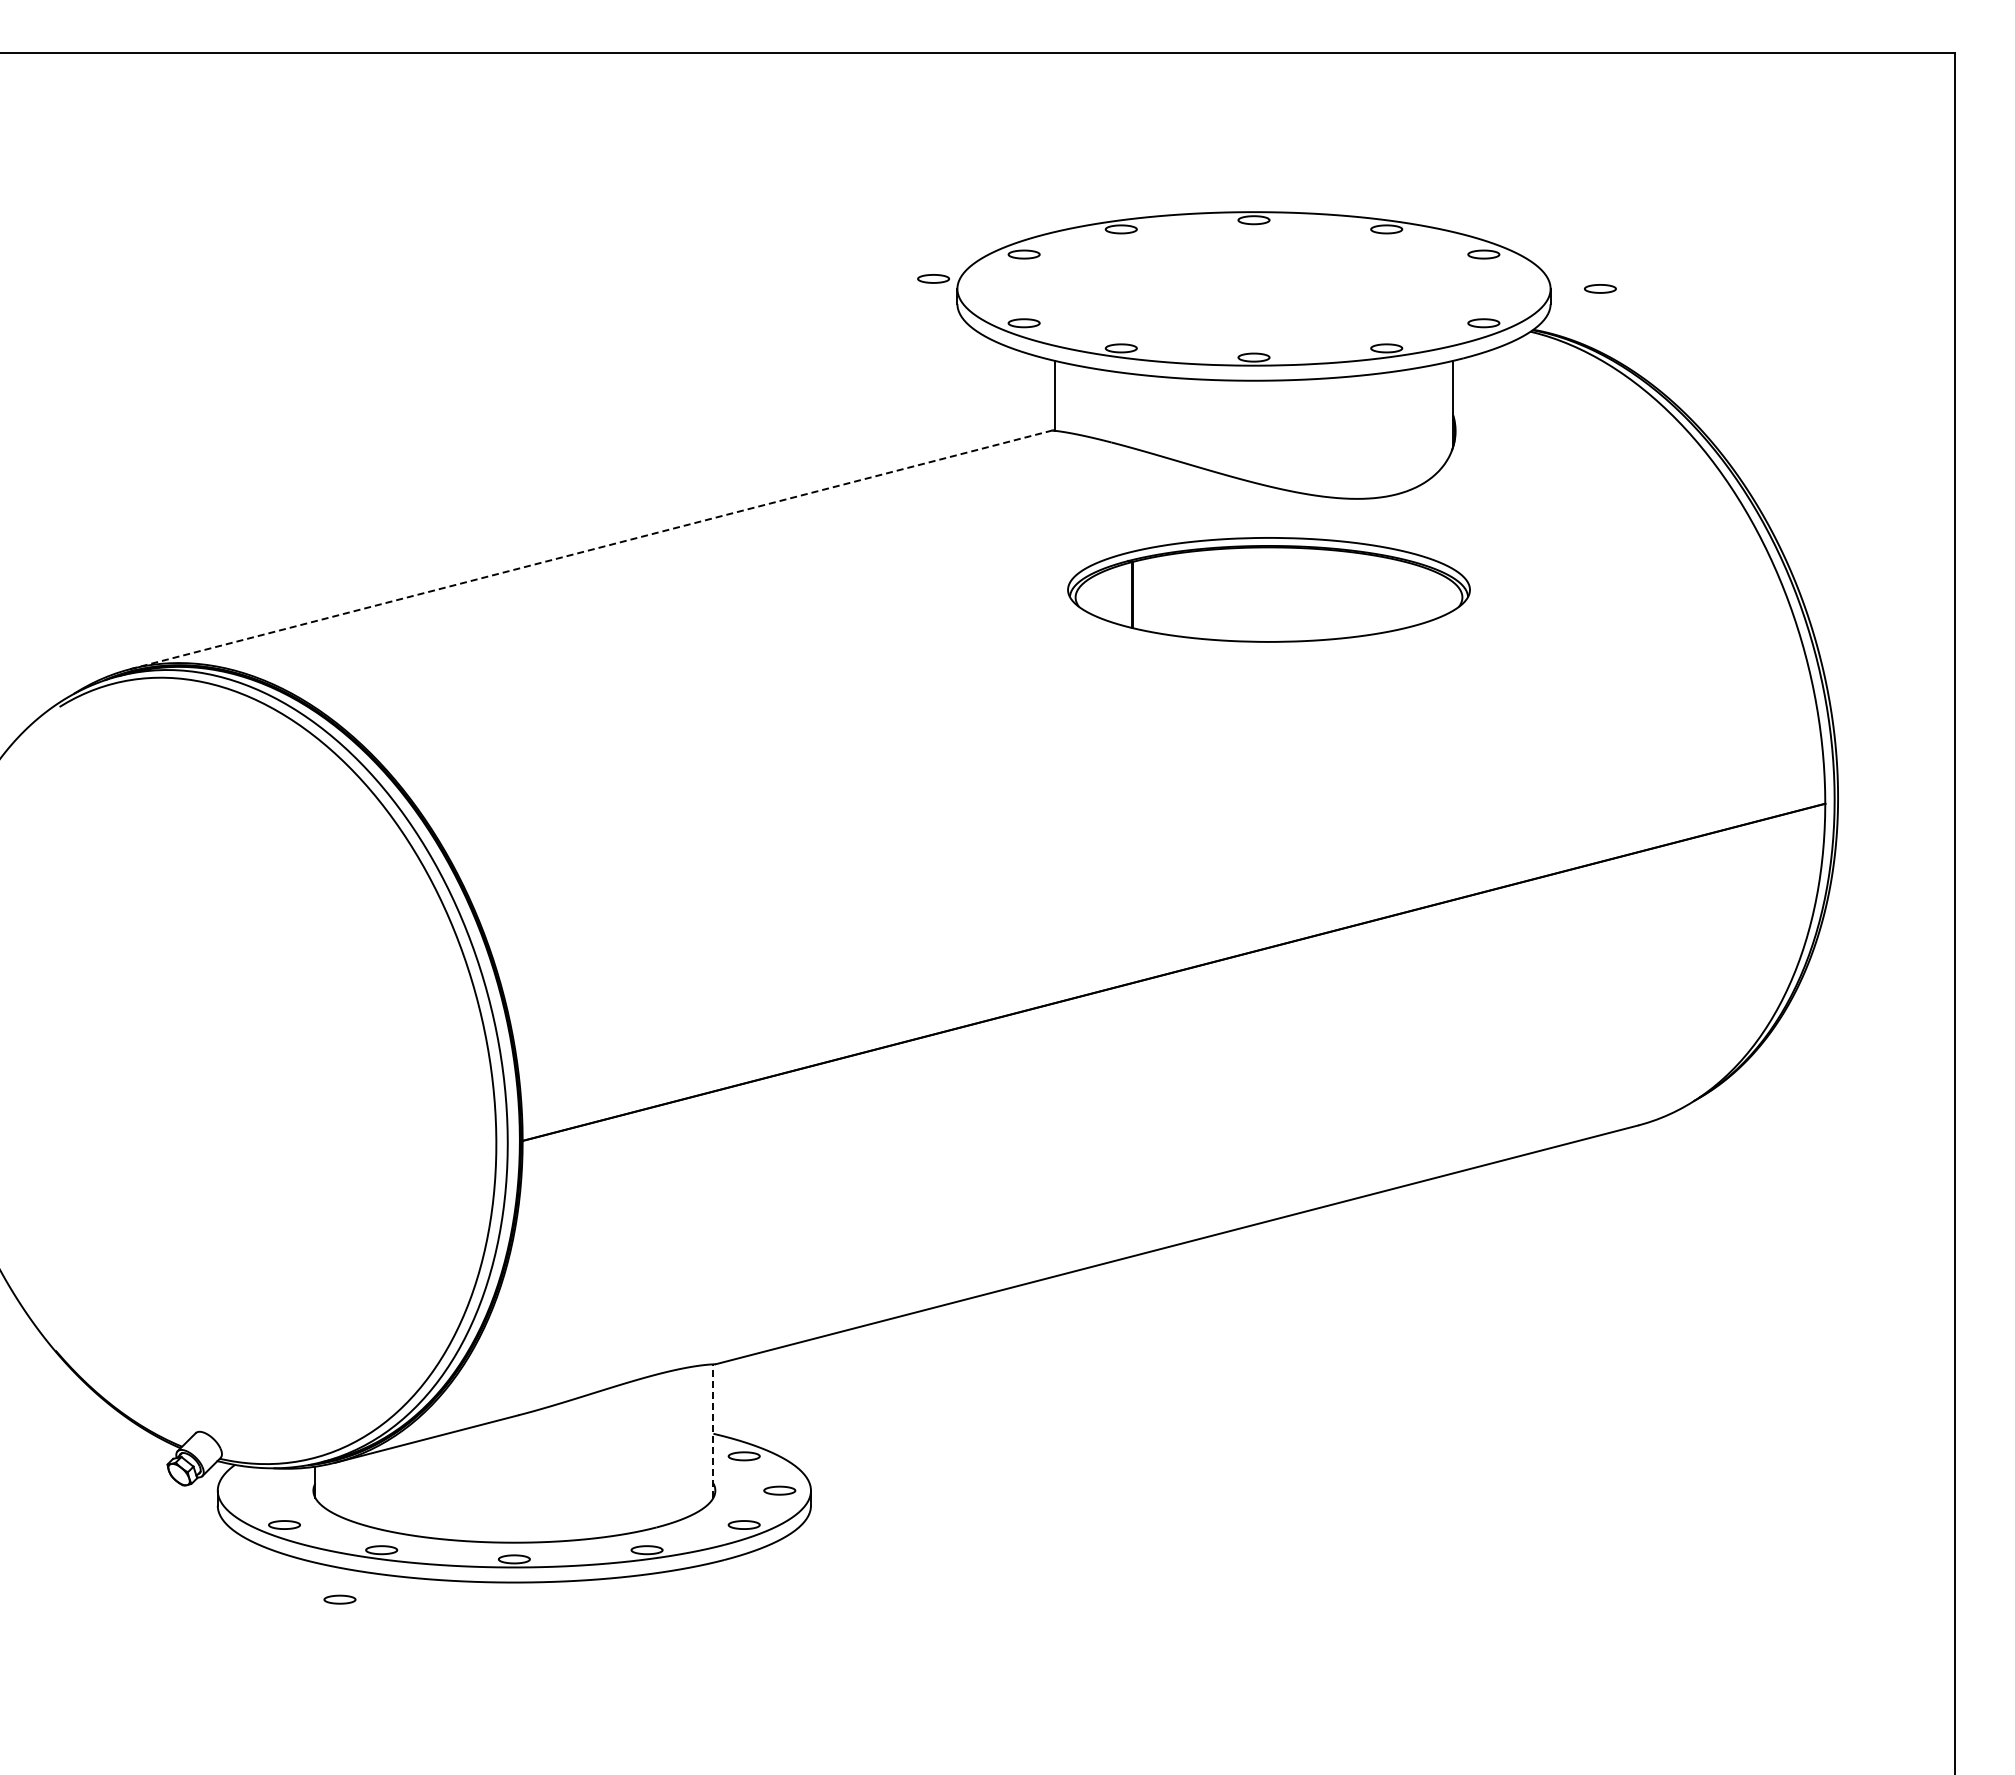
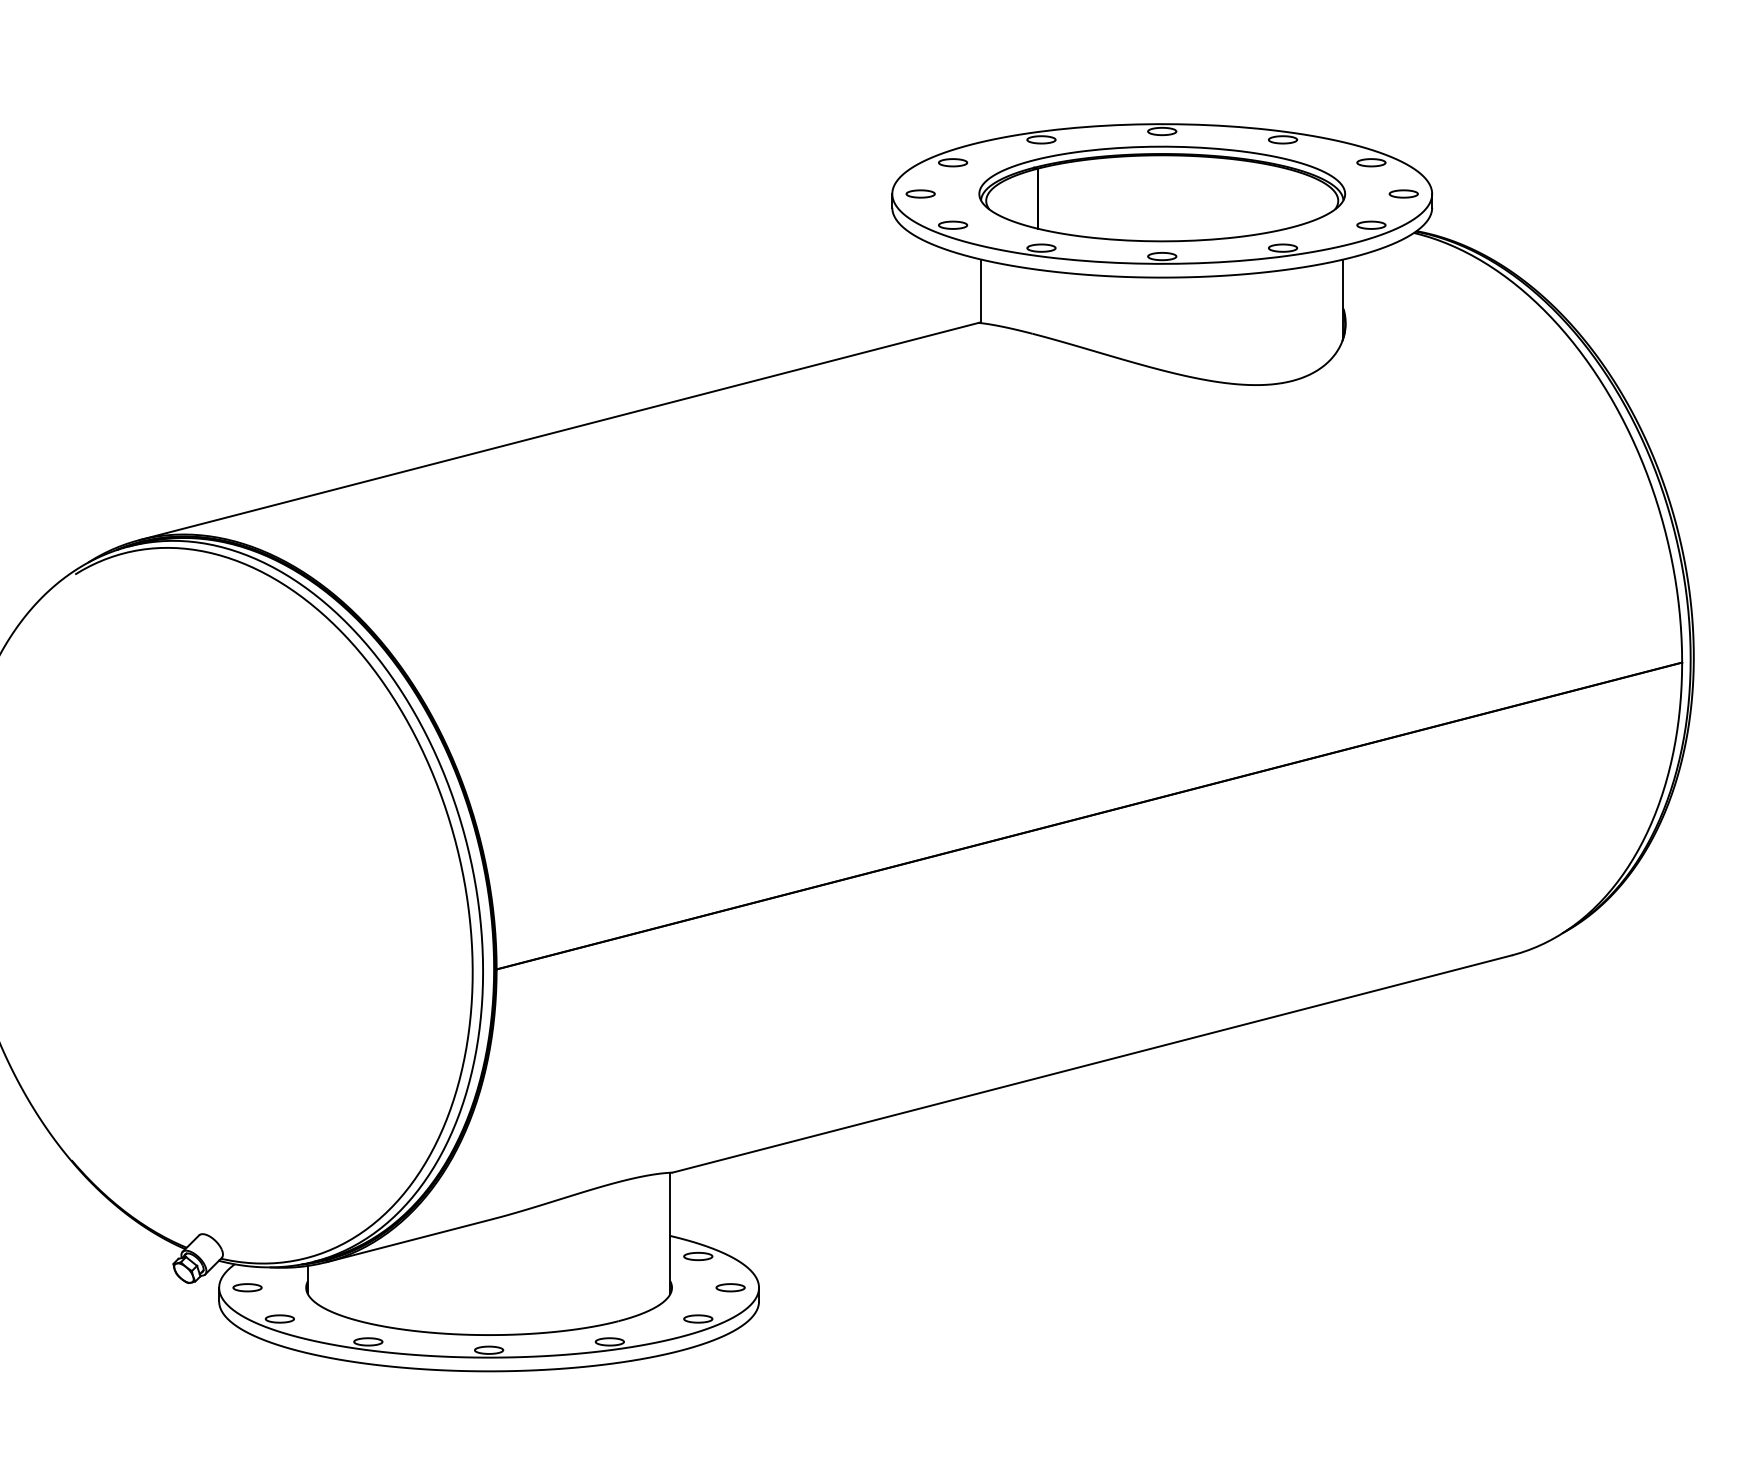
part: (933, 278) -> (920, 193), moved
part: (1600, 288) -> (1403, 193), moved
line: (590, 549) -> (558, 431), dashed -> solid
part: (1268, 589) -> (1161, 193), moved
line: (713, 1431) -> (670, 1233), dashed -> solid
part: (339, 1599) -> (247, 1287), moved

